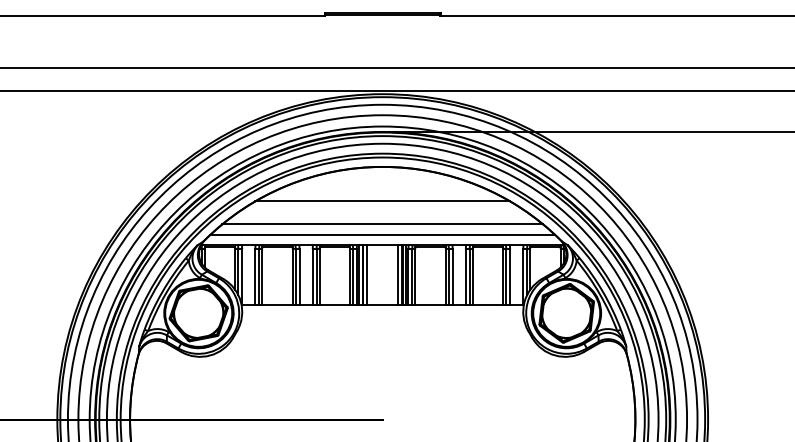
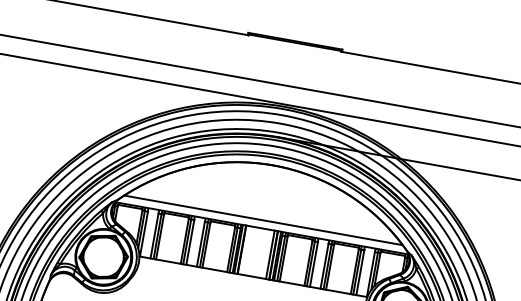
line: (382, 201) -> (268, 193), removed
line: (382, 224) -> (264, 211), removed
line: (367, 274) -> (245, 250), removed

